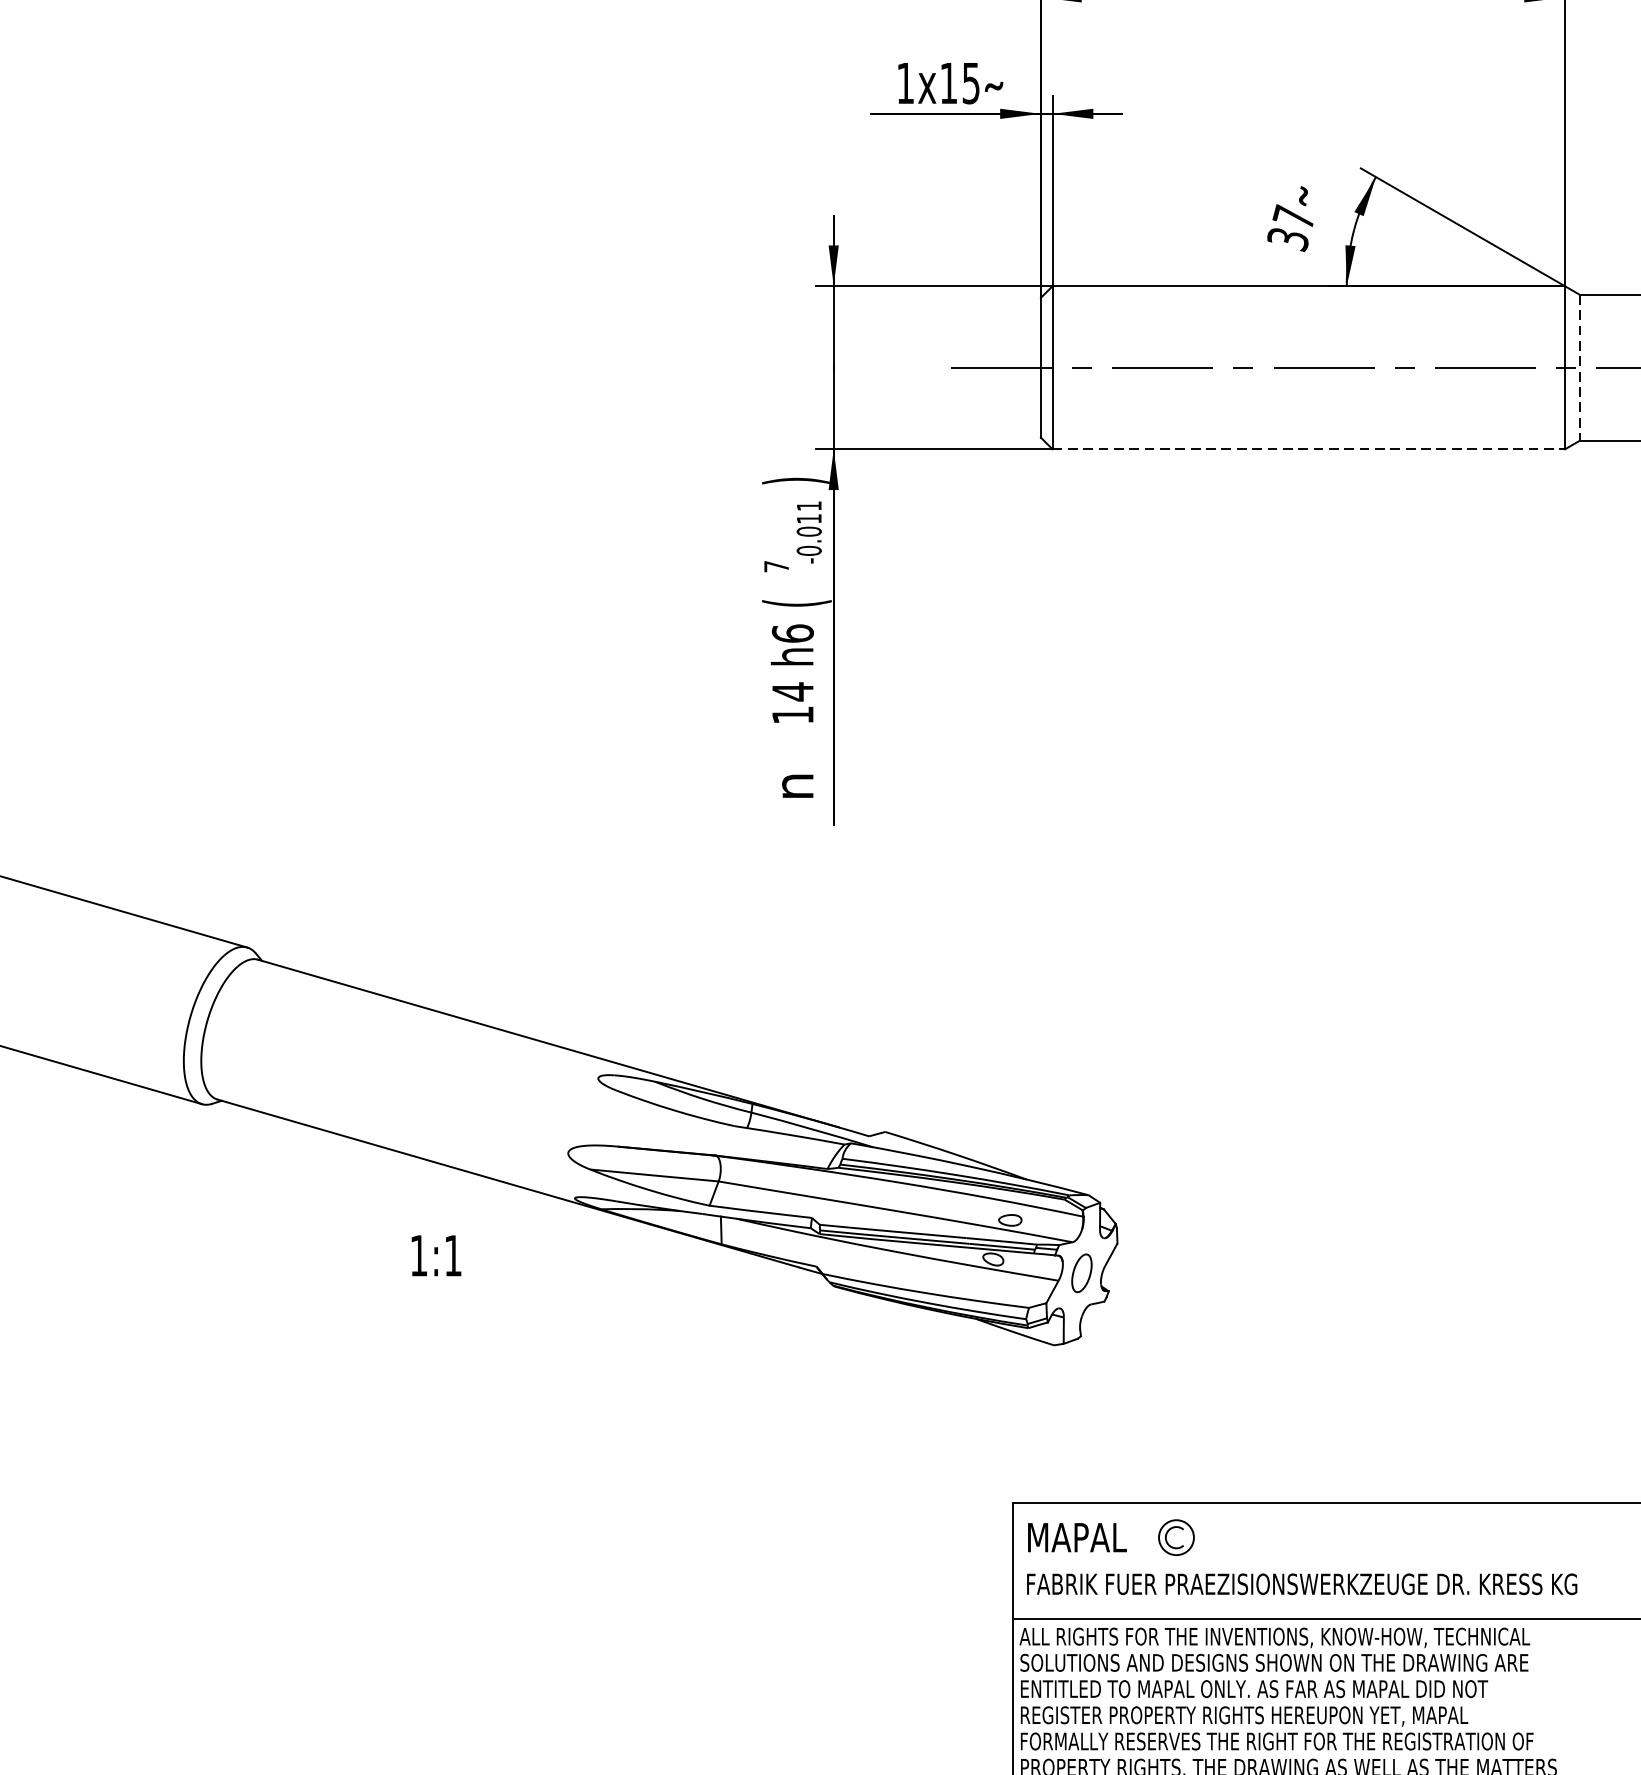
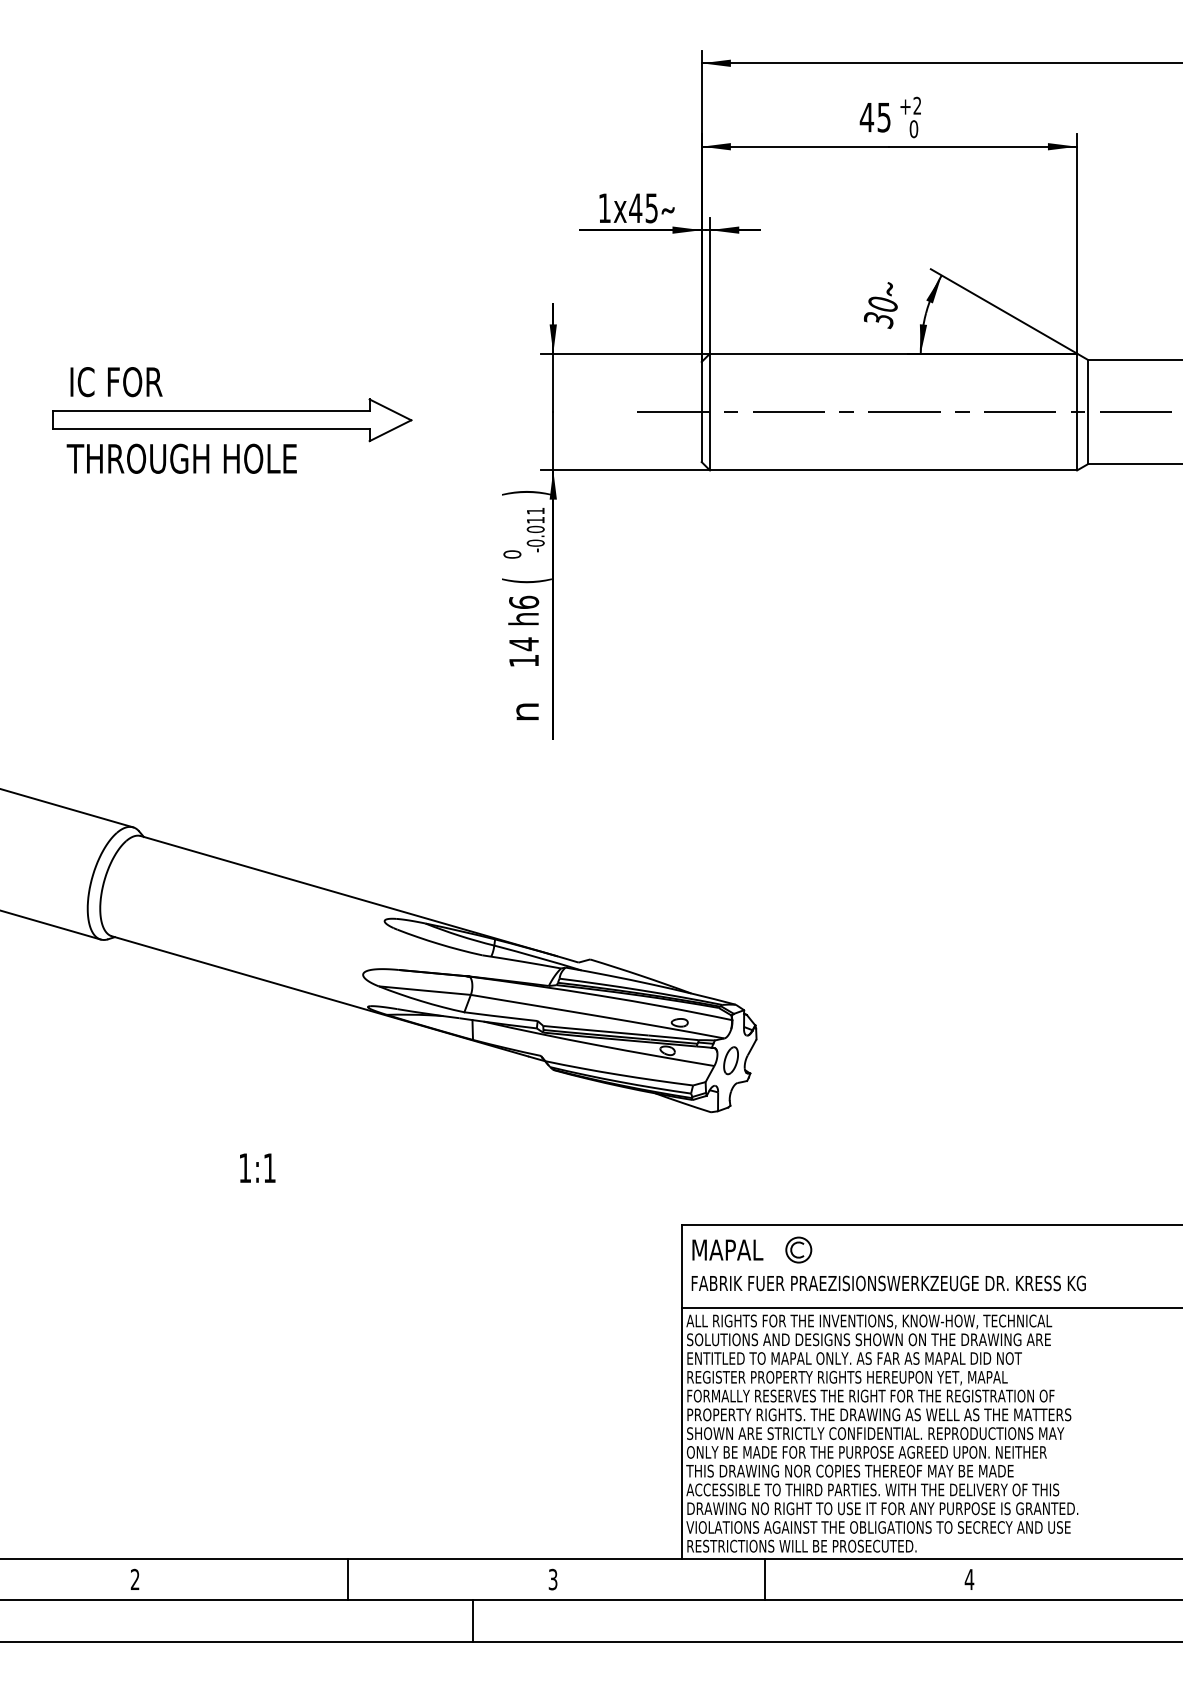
text: (948, 82) -> (635, 207), 1x15 -> 1x45
text: (1293, 216) -> (882, 303), 37 -> 30
line: (1579, 368) -> (1087, 412), dashed -> solid
part: (385, 379) -> (232, 420), added
line: (1308, 449) -> (893, 470), dashed -> solid
text: (776, 566) -> (512, 554), 7 -> 0
text: (436, 1254) -> (257, 1167), moved

